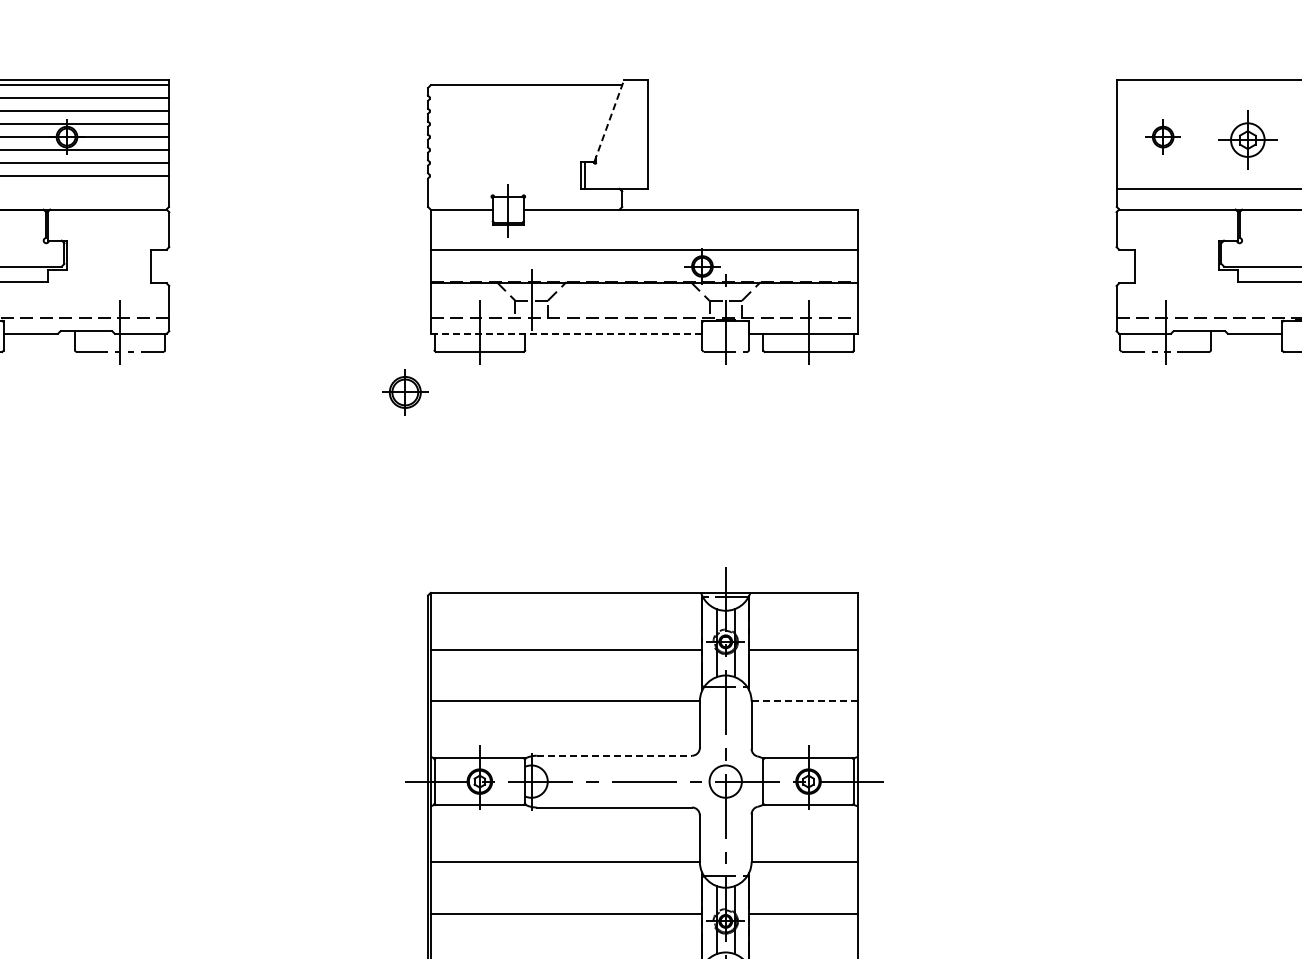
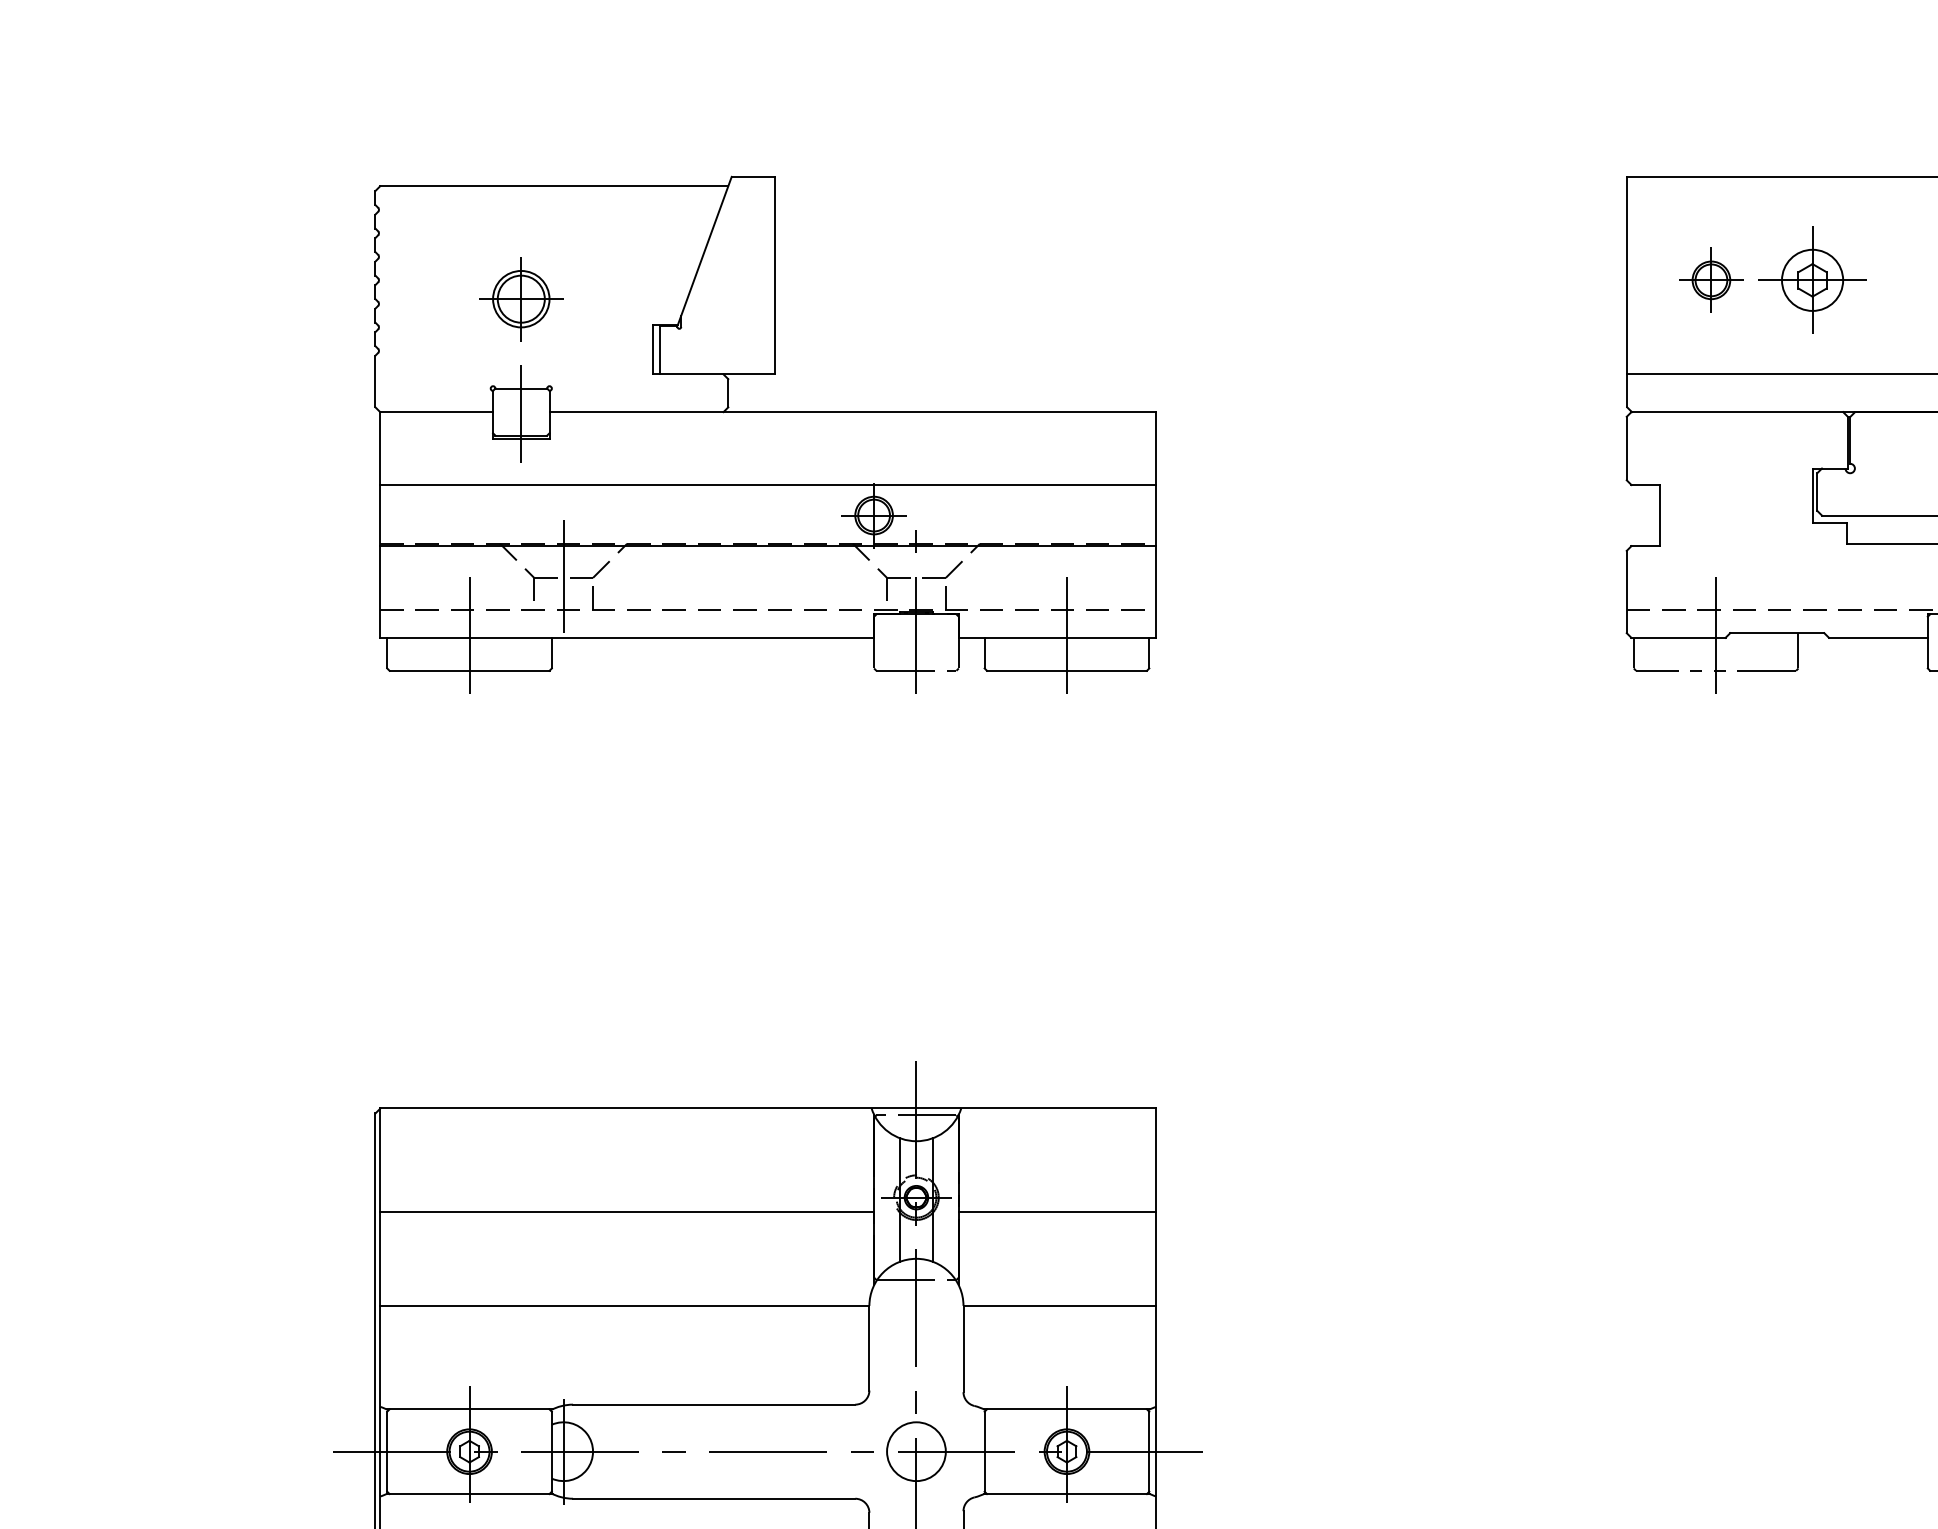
line: (609, 120) -> (705, 250), dashed -> solid
part: (1247, 139) -> (1811, 279), moved
line: (566, 333) -> (627, 637), dashed -> solid
part: (405, 392) -> (521, 299), moved
line: (805, 701) -> (1061, 1306), dashed -> solid
line: (614, 755) -> (714, 1404), dashed -> solid

